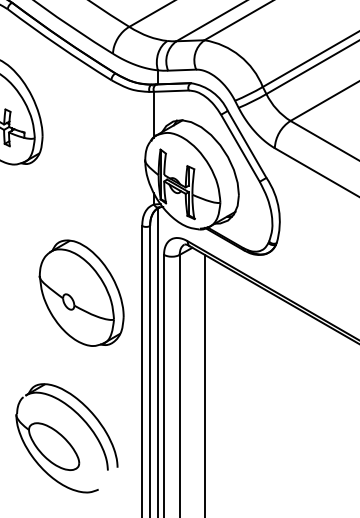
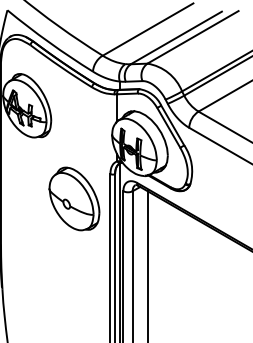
part: (81, 292) -> (74, 198), moved
part: (66, 438) -> (65, 300), removed

